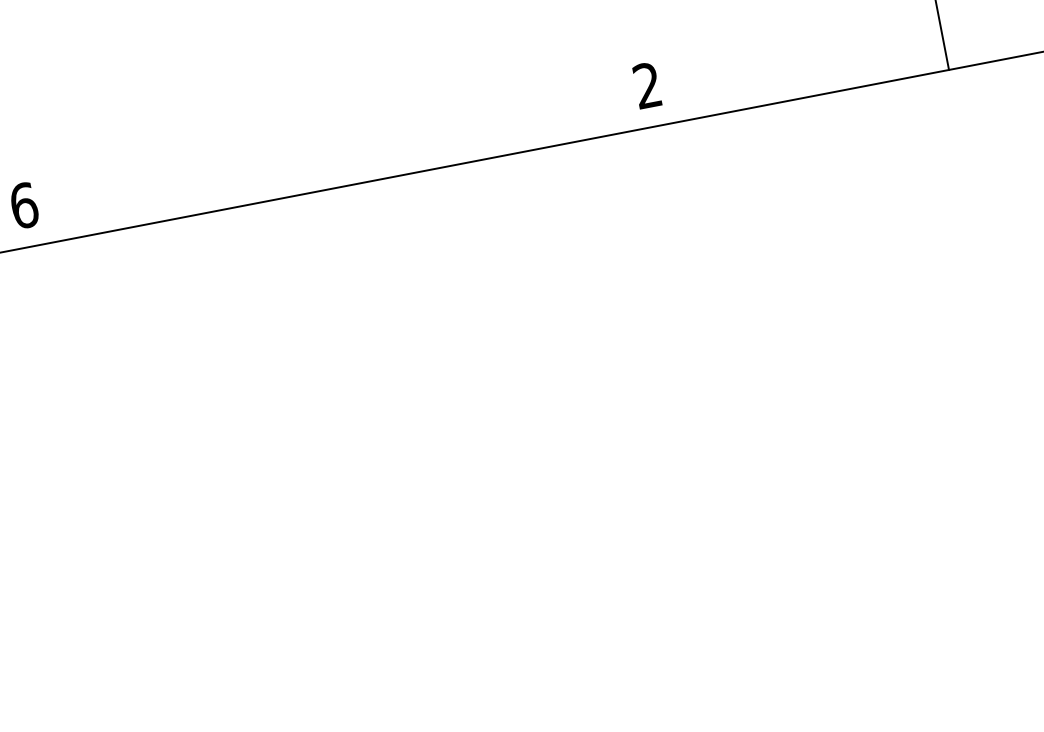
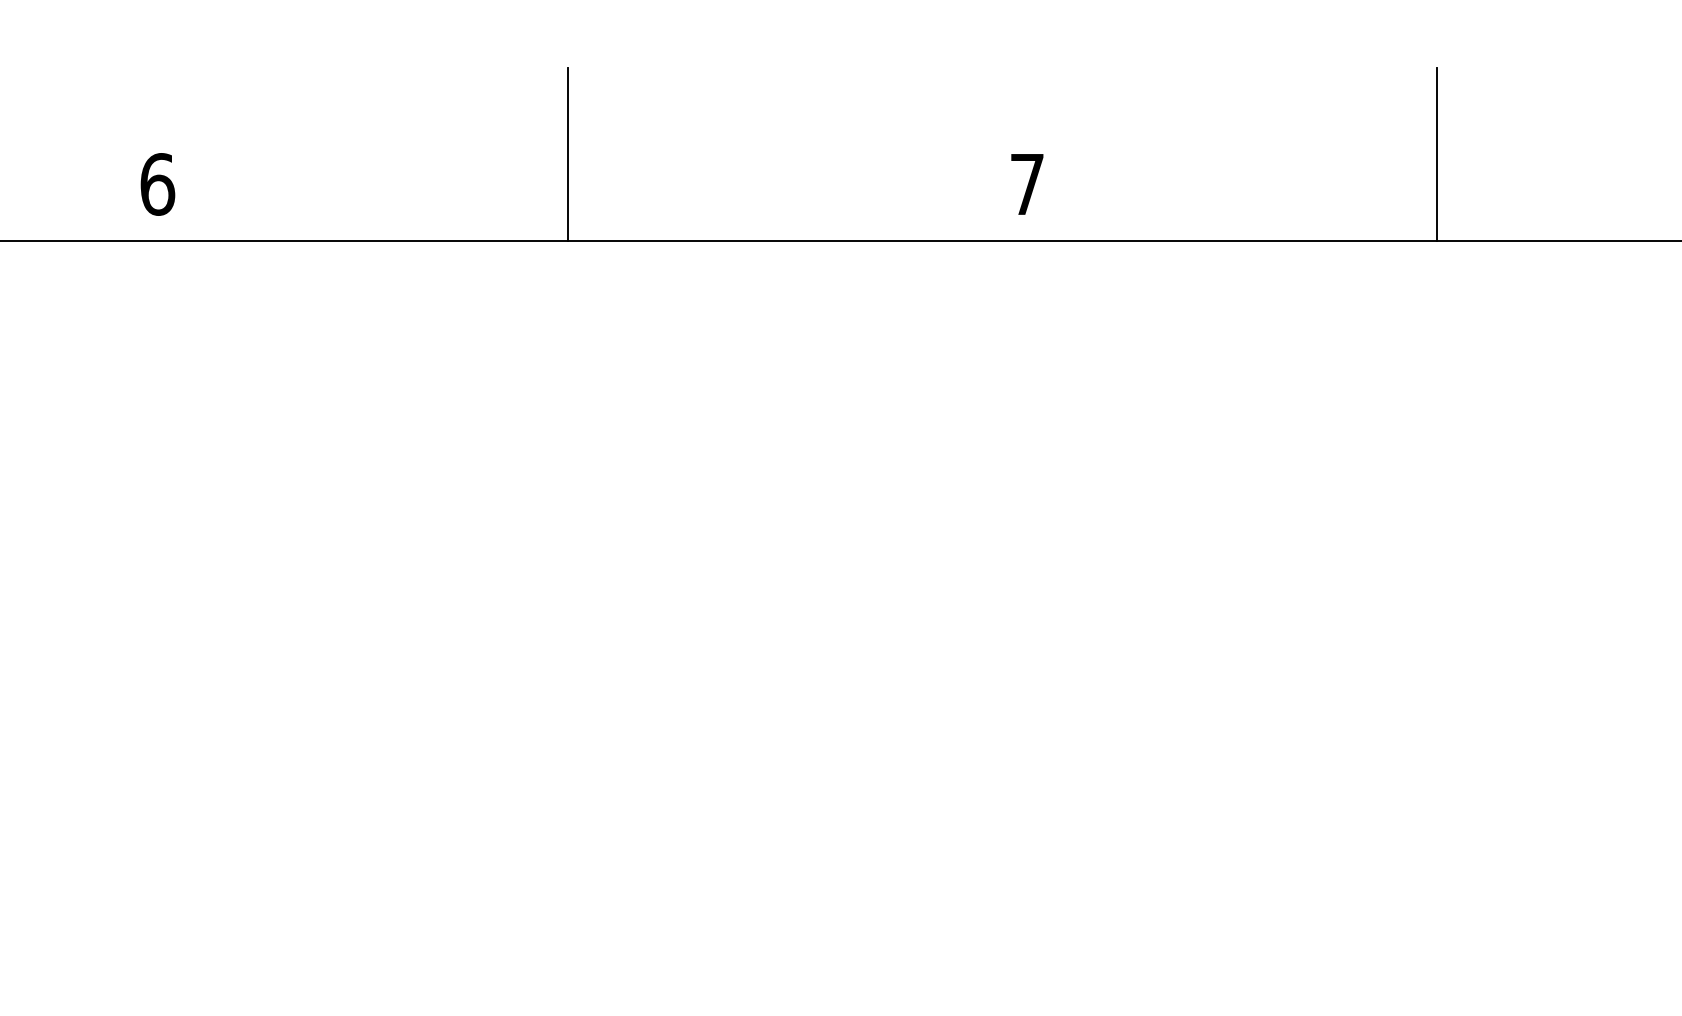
text: (646, 85) -> (1026, 183), 2 -> 7
line: (314, 127) -> (568, 154), added

